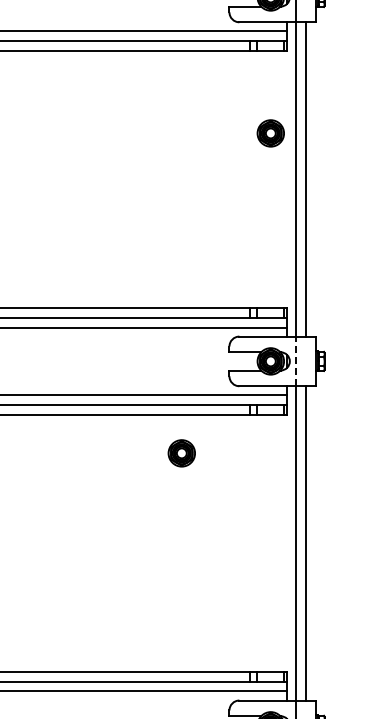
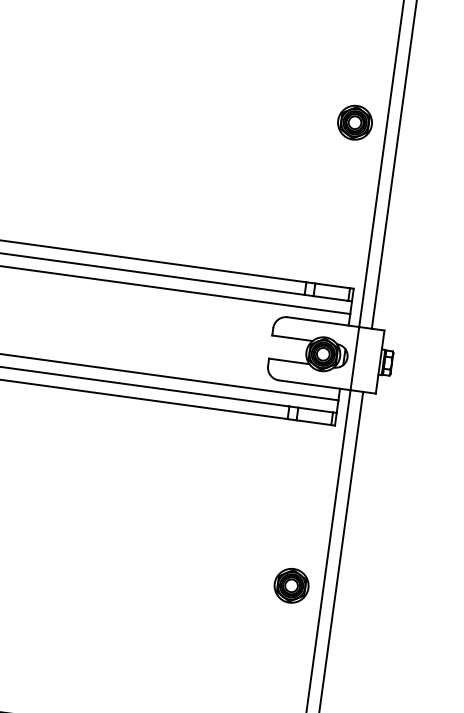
part: (270, 133) -> (354, 122), moved
line: (295, 361) -> (354, 358), dashed -> solid
part: (181, 453) -> (291, 585), moved

